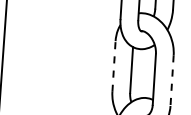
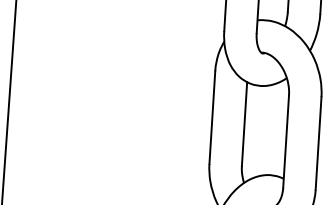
line: (114, 66) -> (213, 117), dashed -> solid
line: (172, 81) -> (319, 145), dashed -> solid

